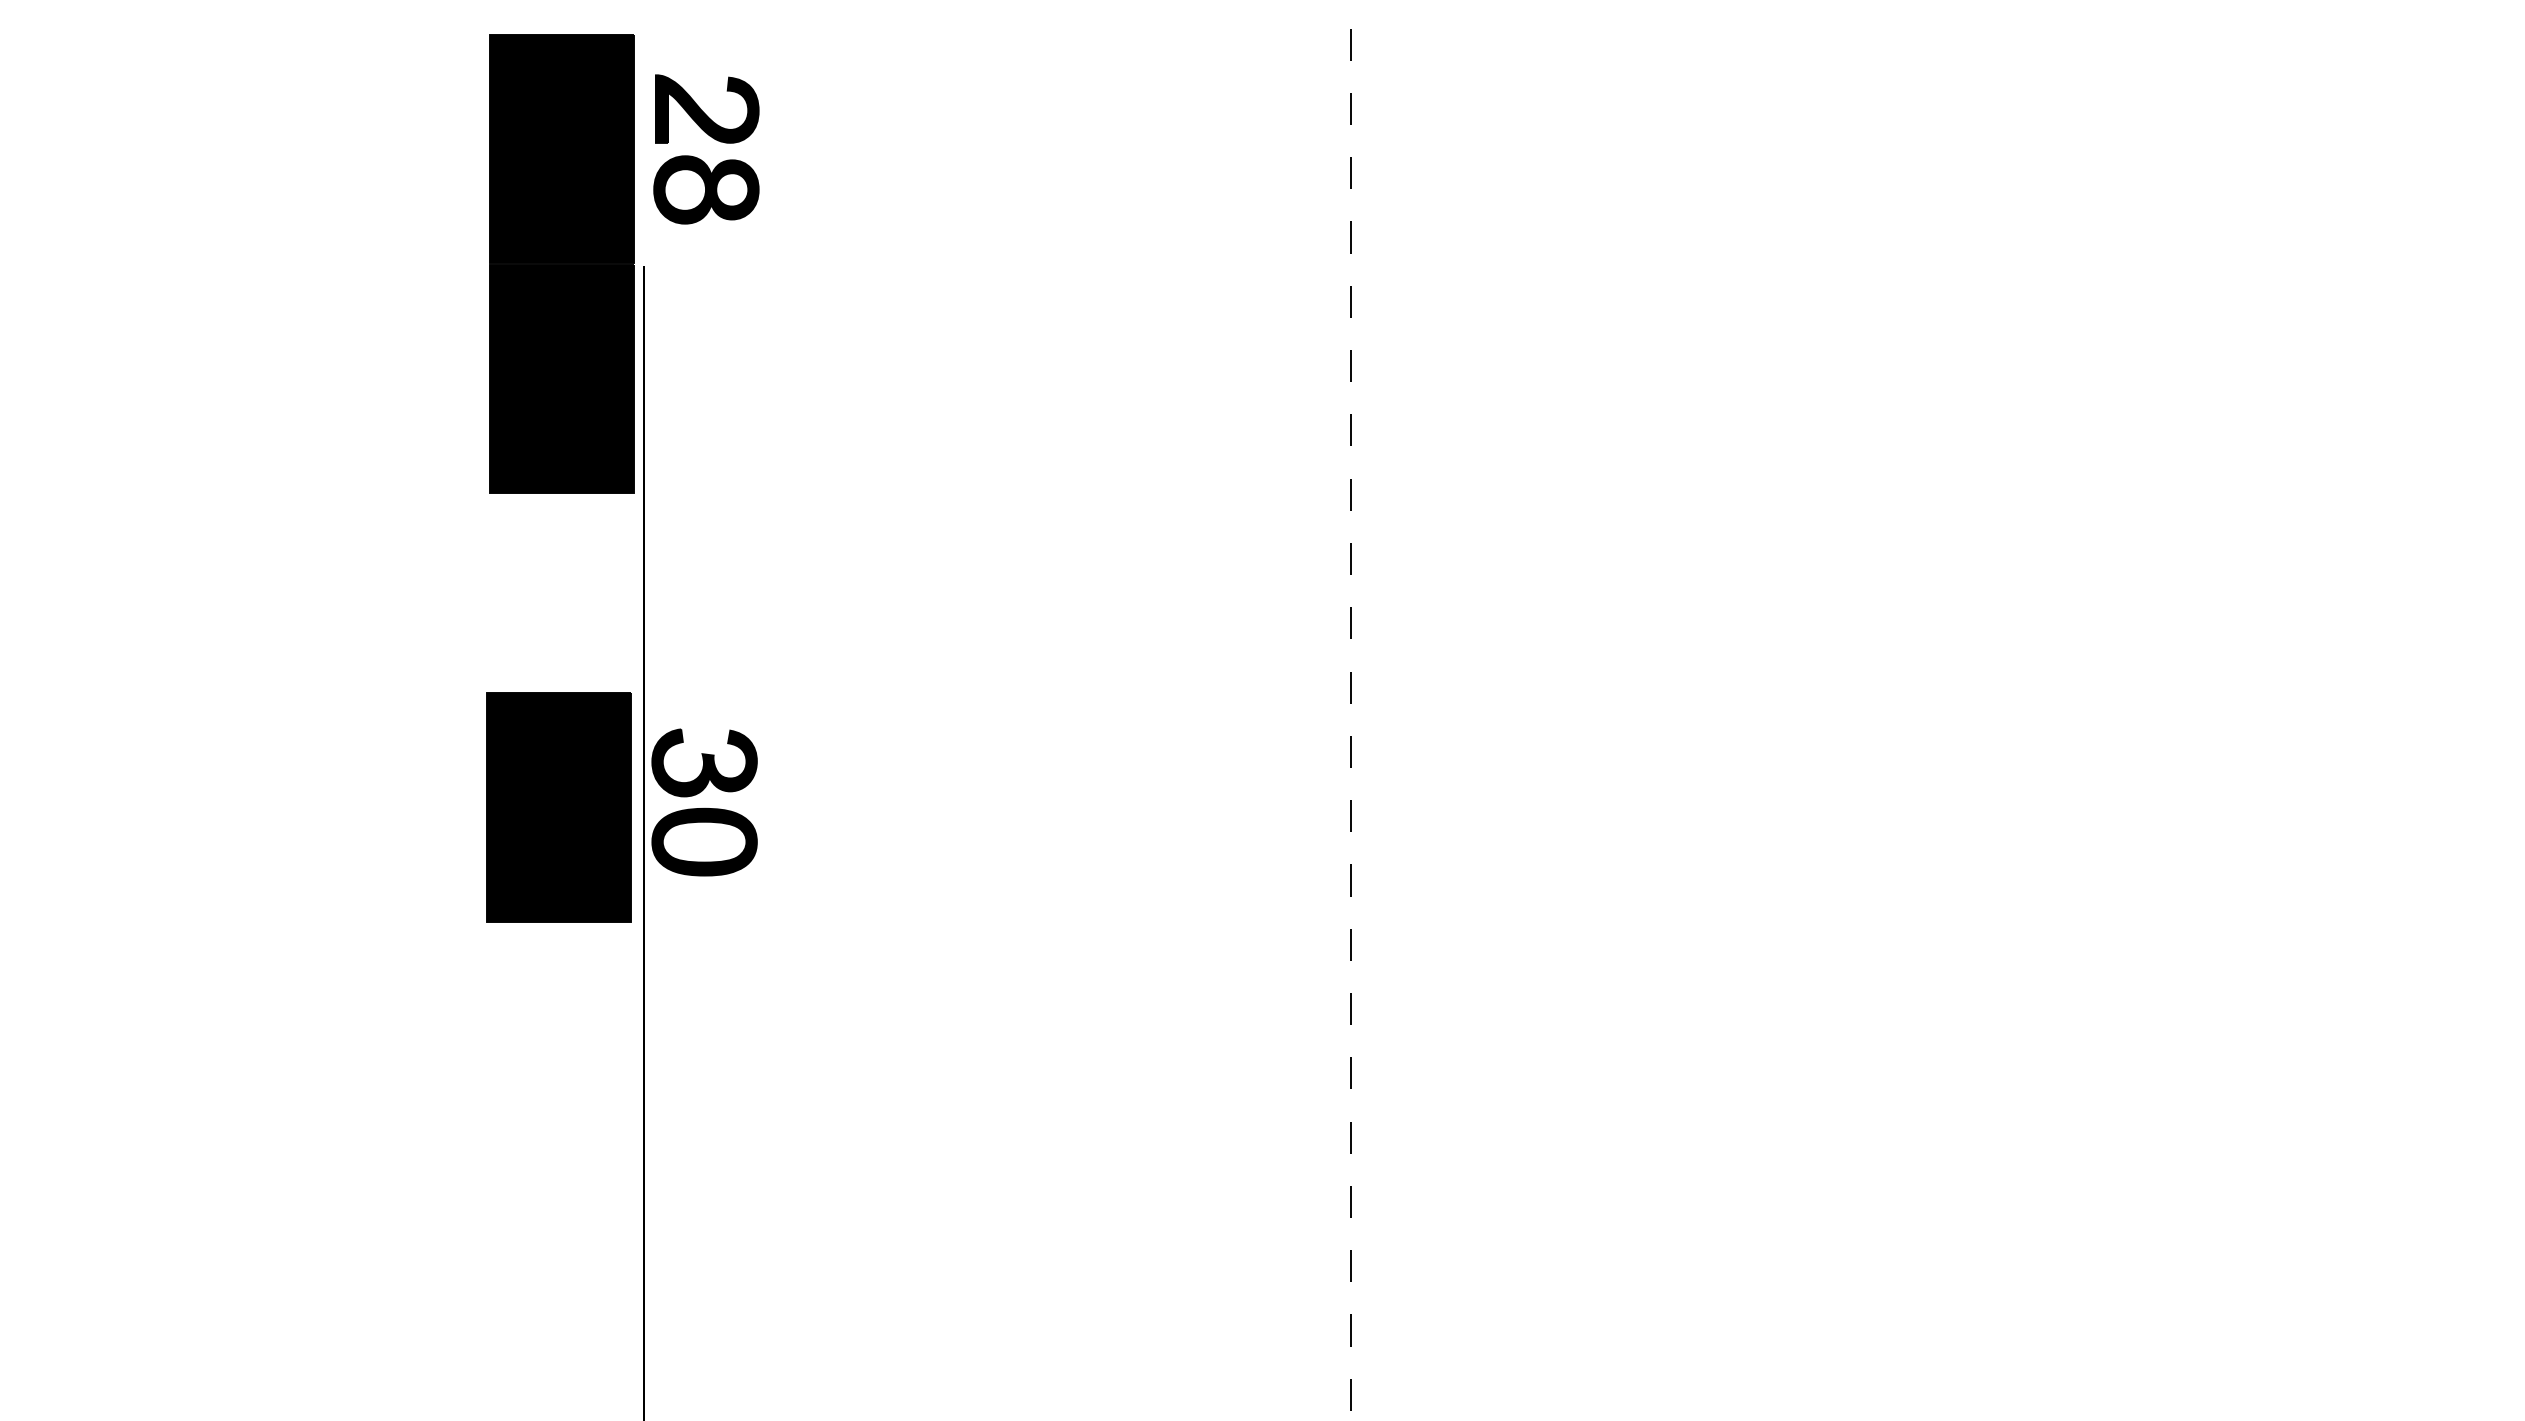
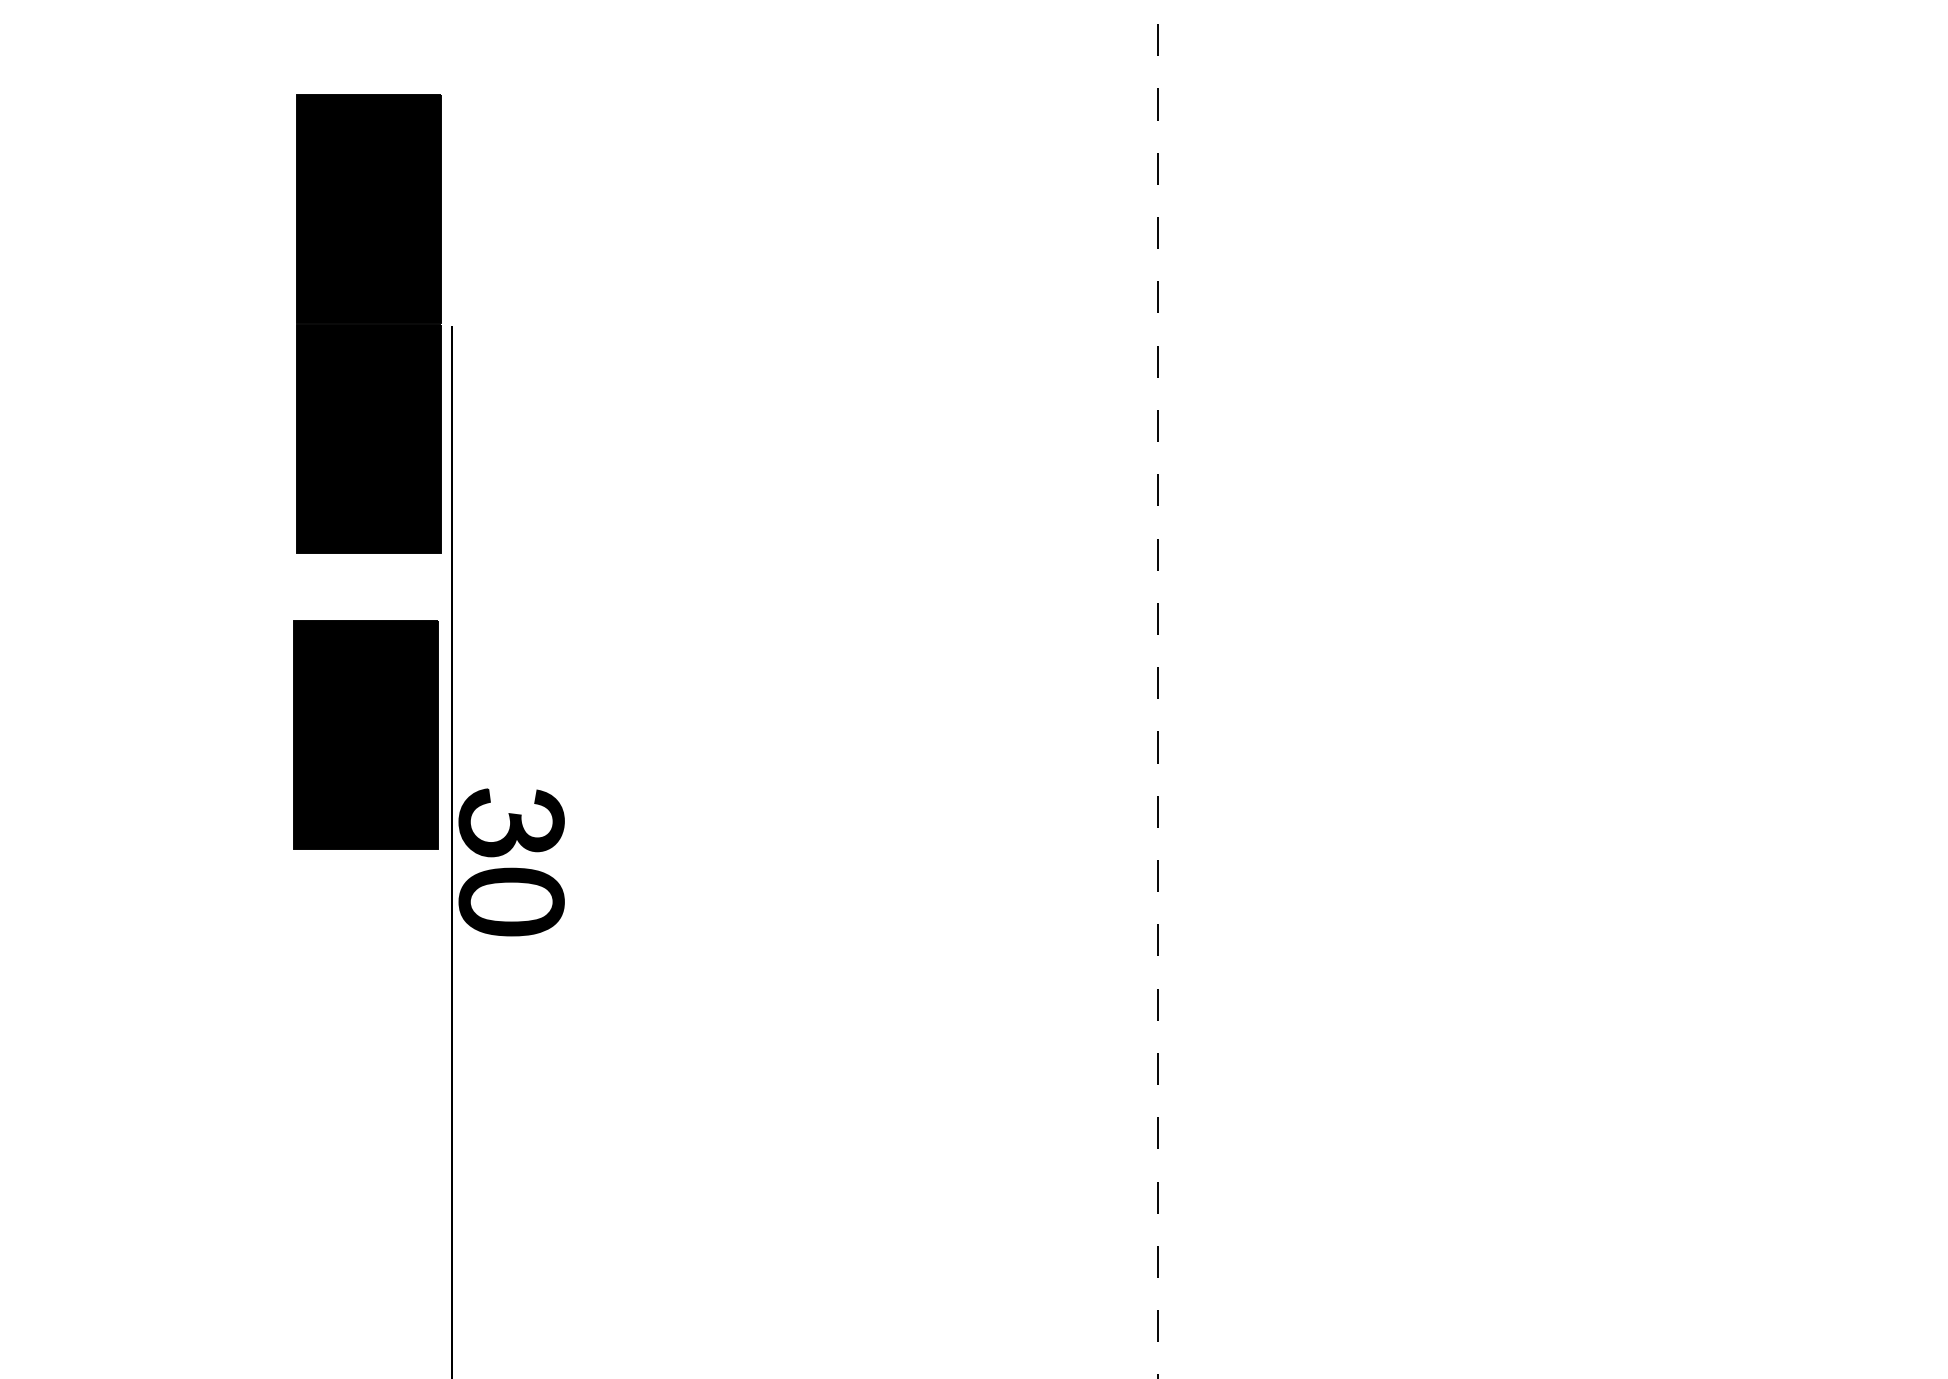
part: (701, 159) -> (508, 219), removed
part: (558, 807) -> (365, 735), moved

